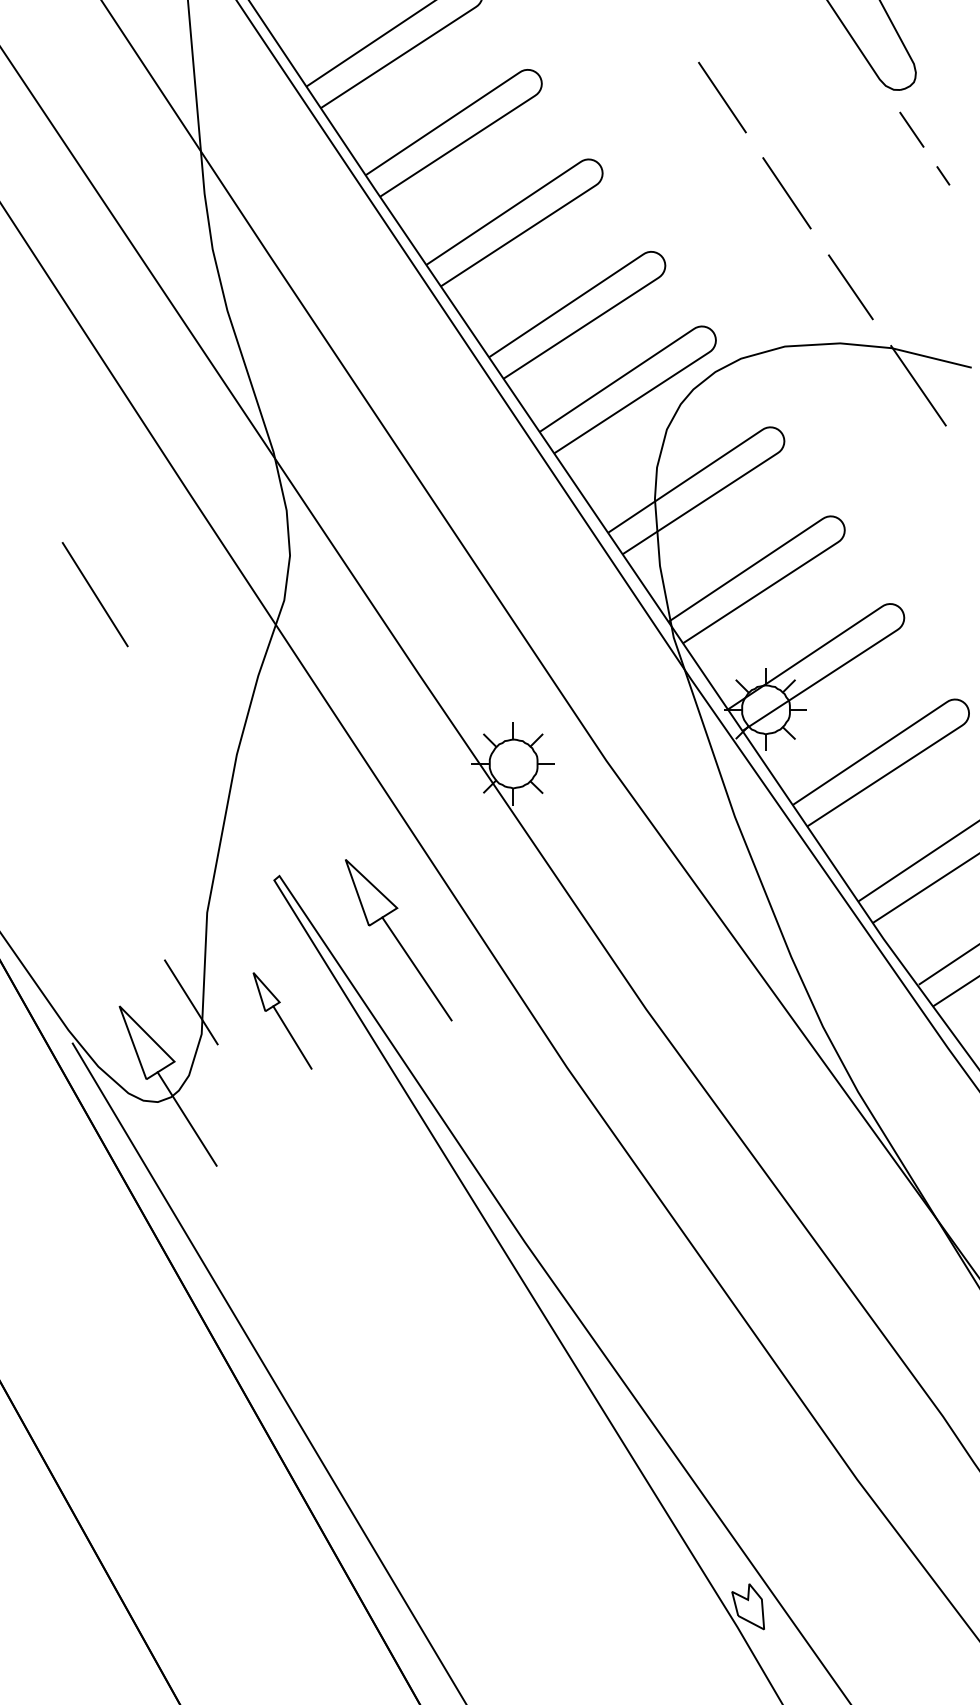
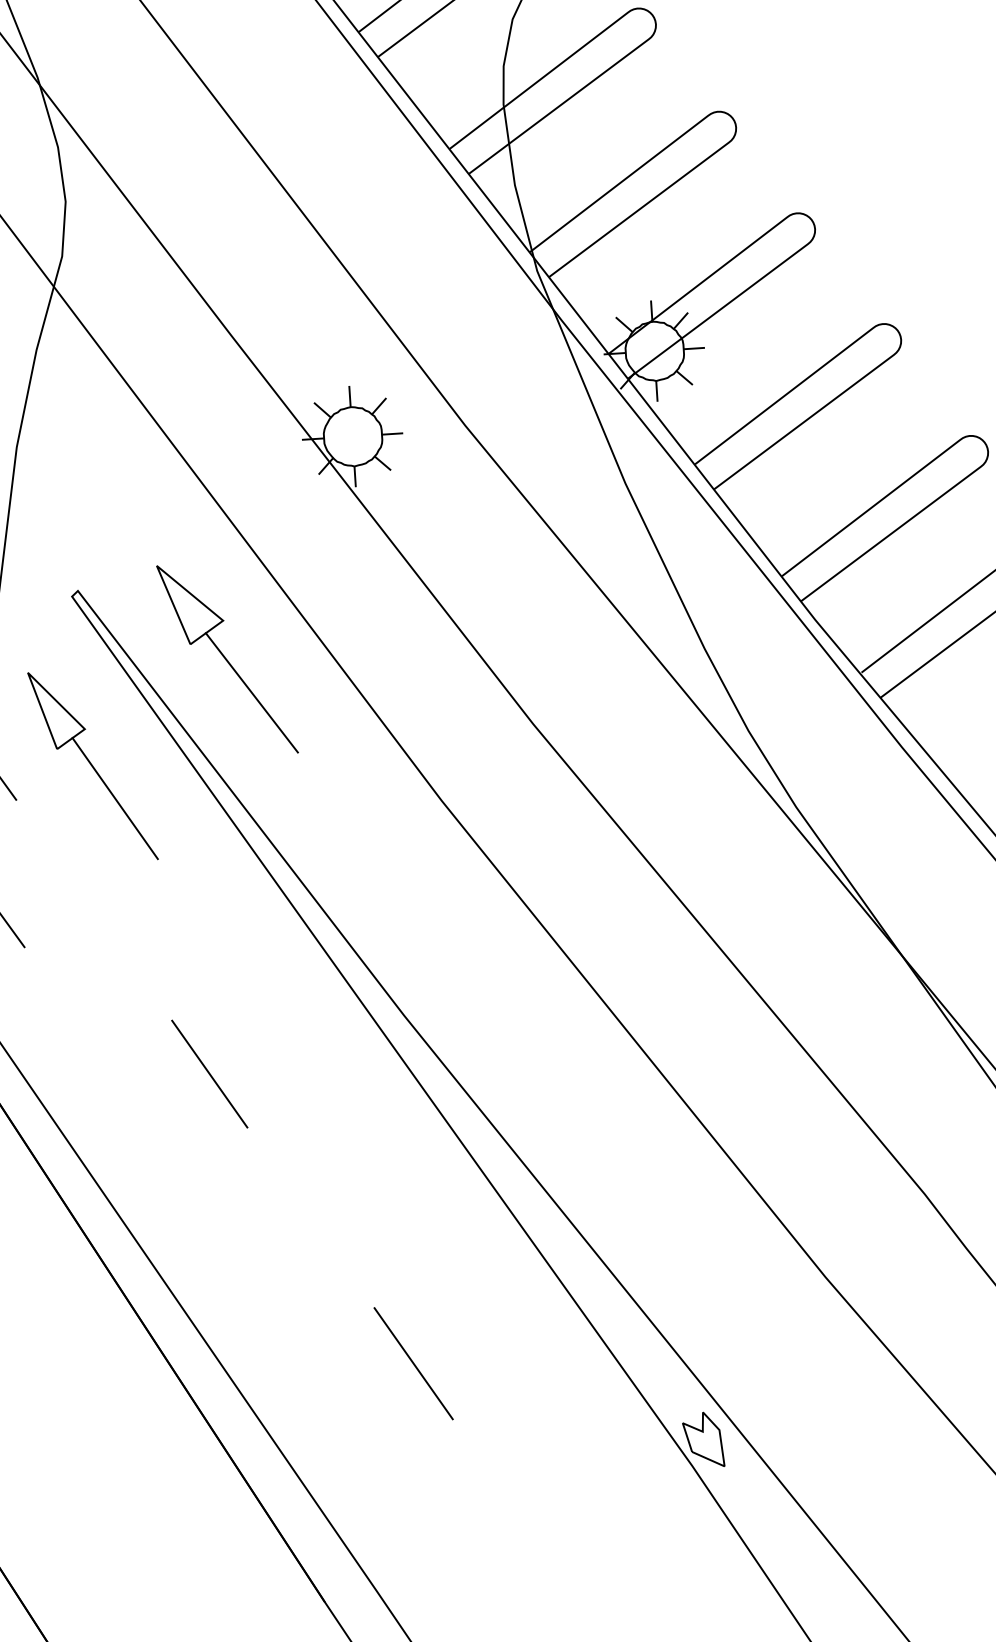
part: (282, 1020) -> (92, 765), size x1.67
line: (362, 1279) -> (210, 1073), added
line: (514, 1528) -> (414, 1363), added

